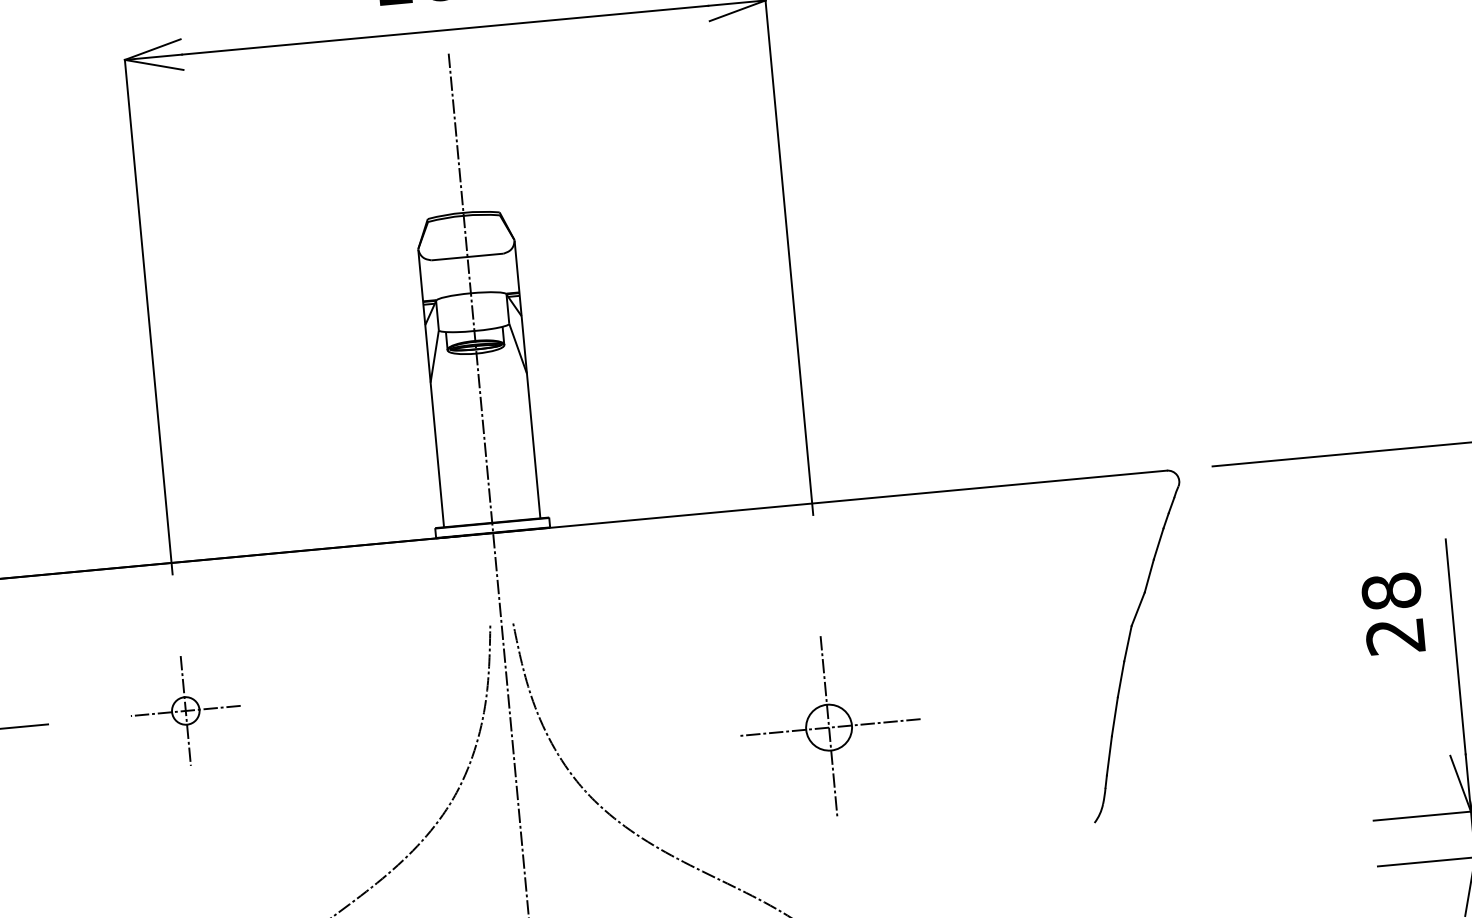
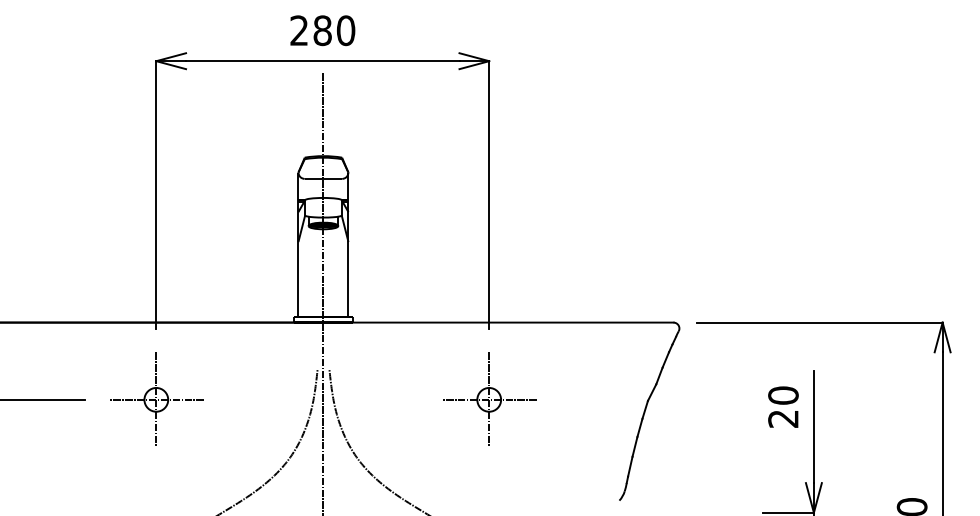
text: (1391, 591) -> (783, 395), 28 -> 20
part: (185, 709) -> (156, 398), size x1.67
part: (829, 724) -> (489, 398), moved

